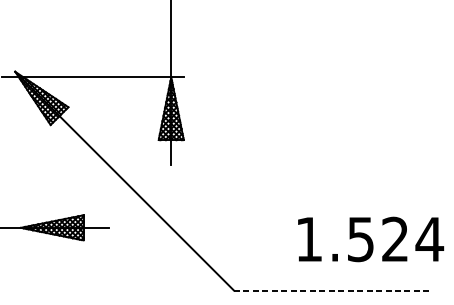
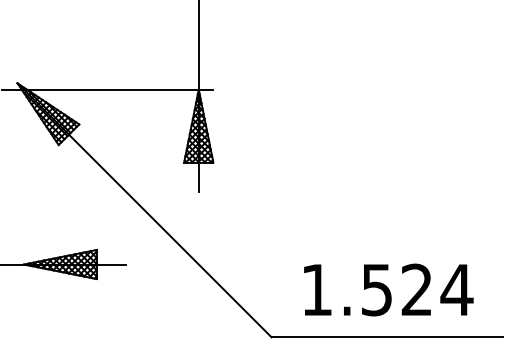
text: (370, 239) -> (388, 289), moved
line: (333, 290) -> (387, 337), dashed -> solid

